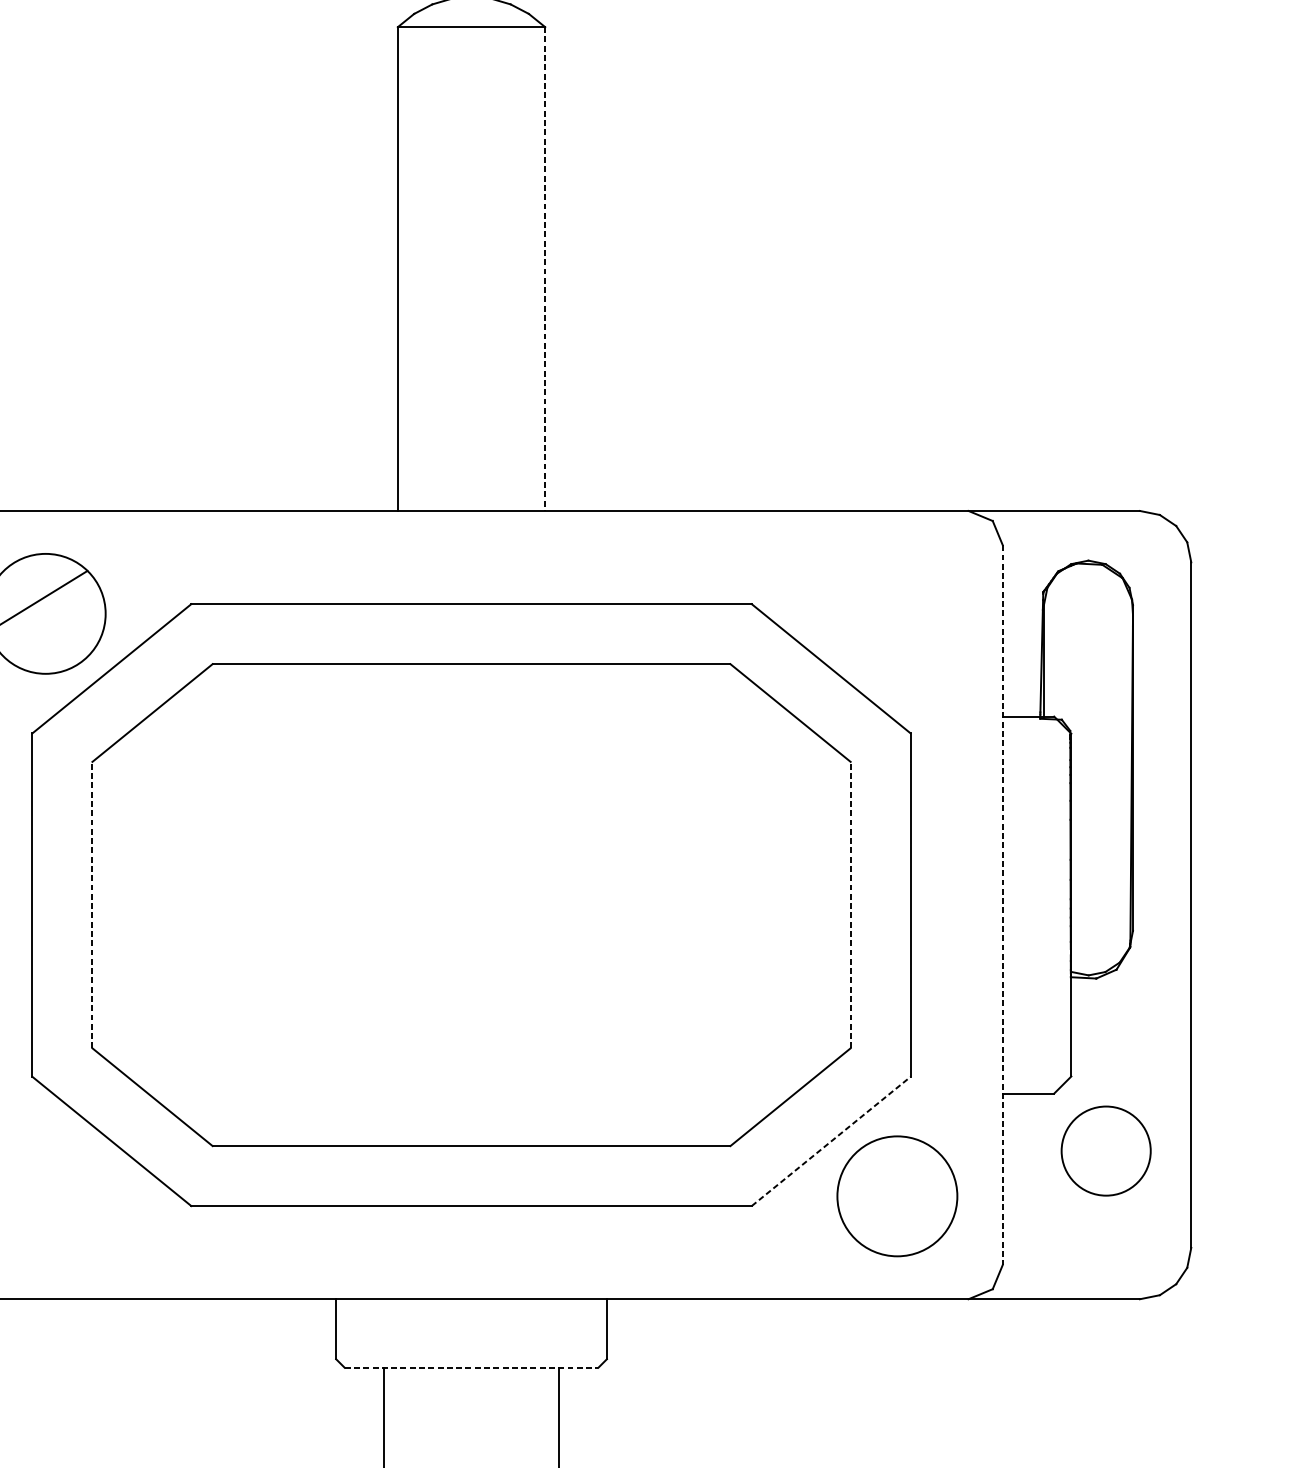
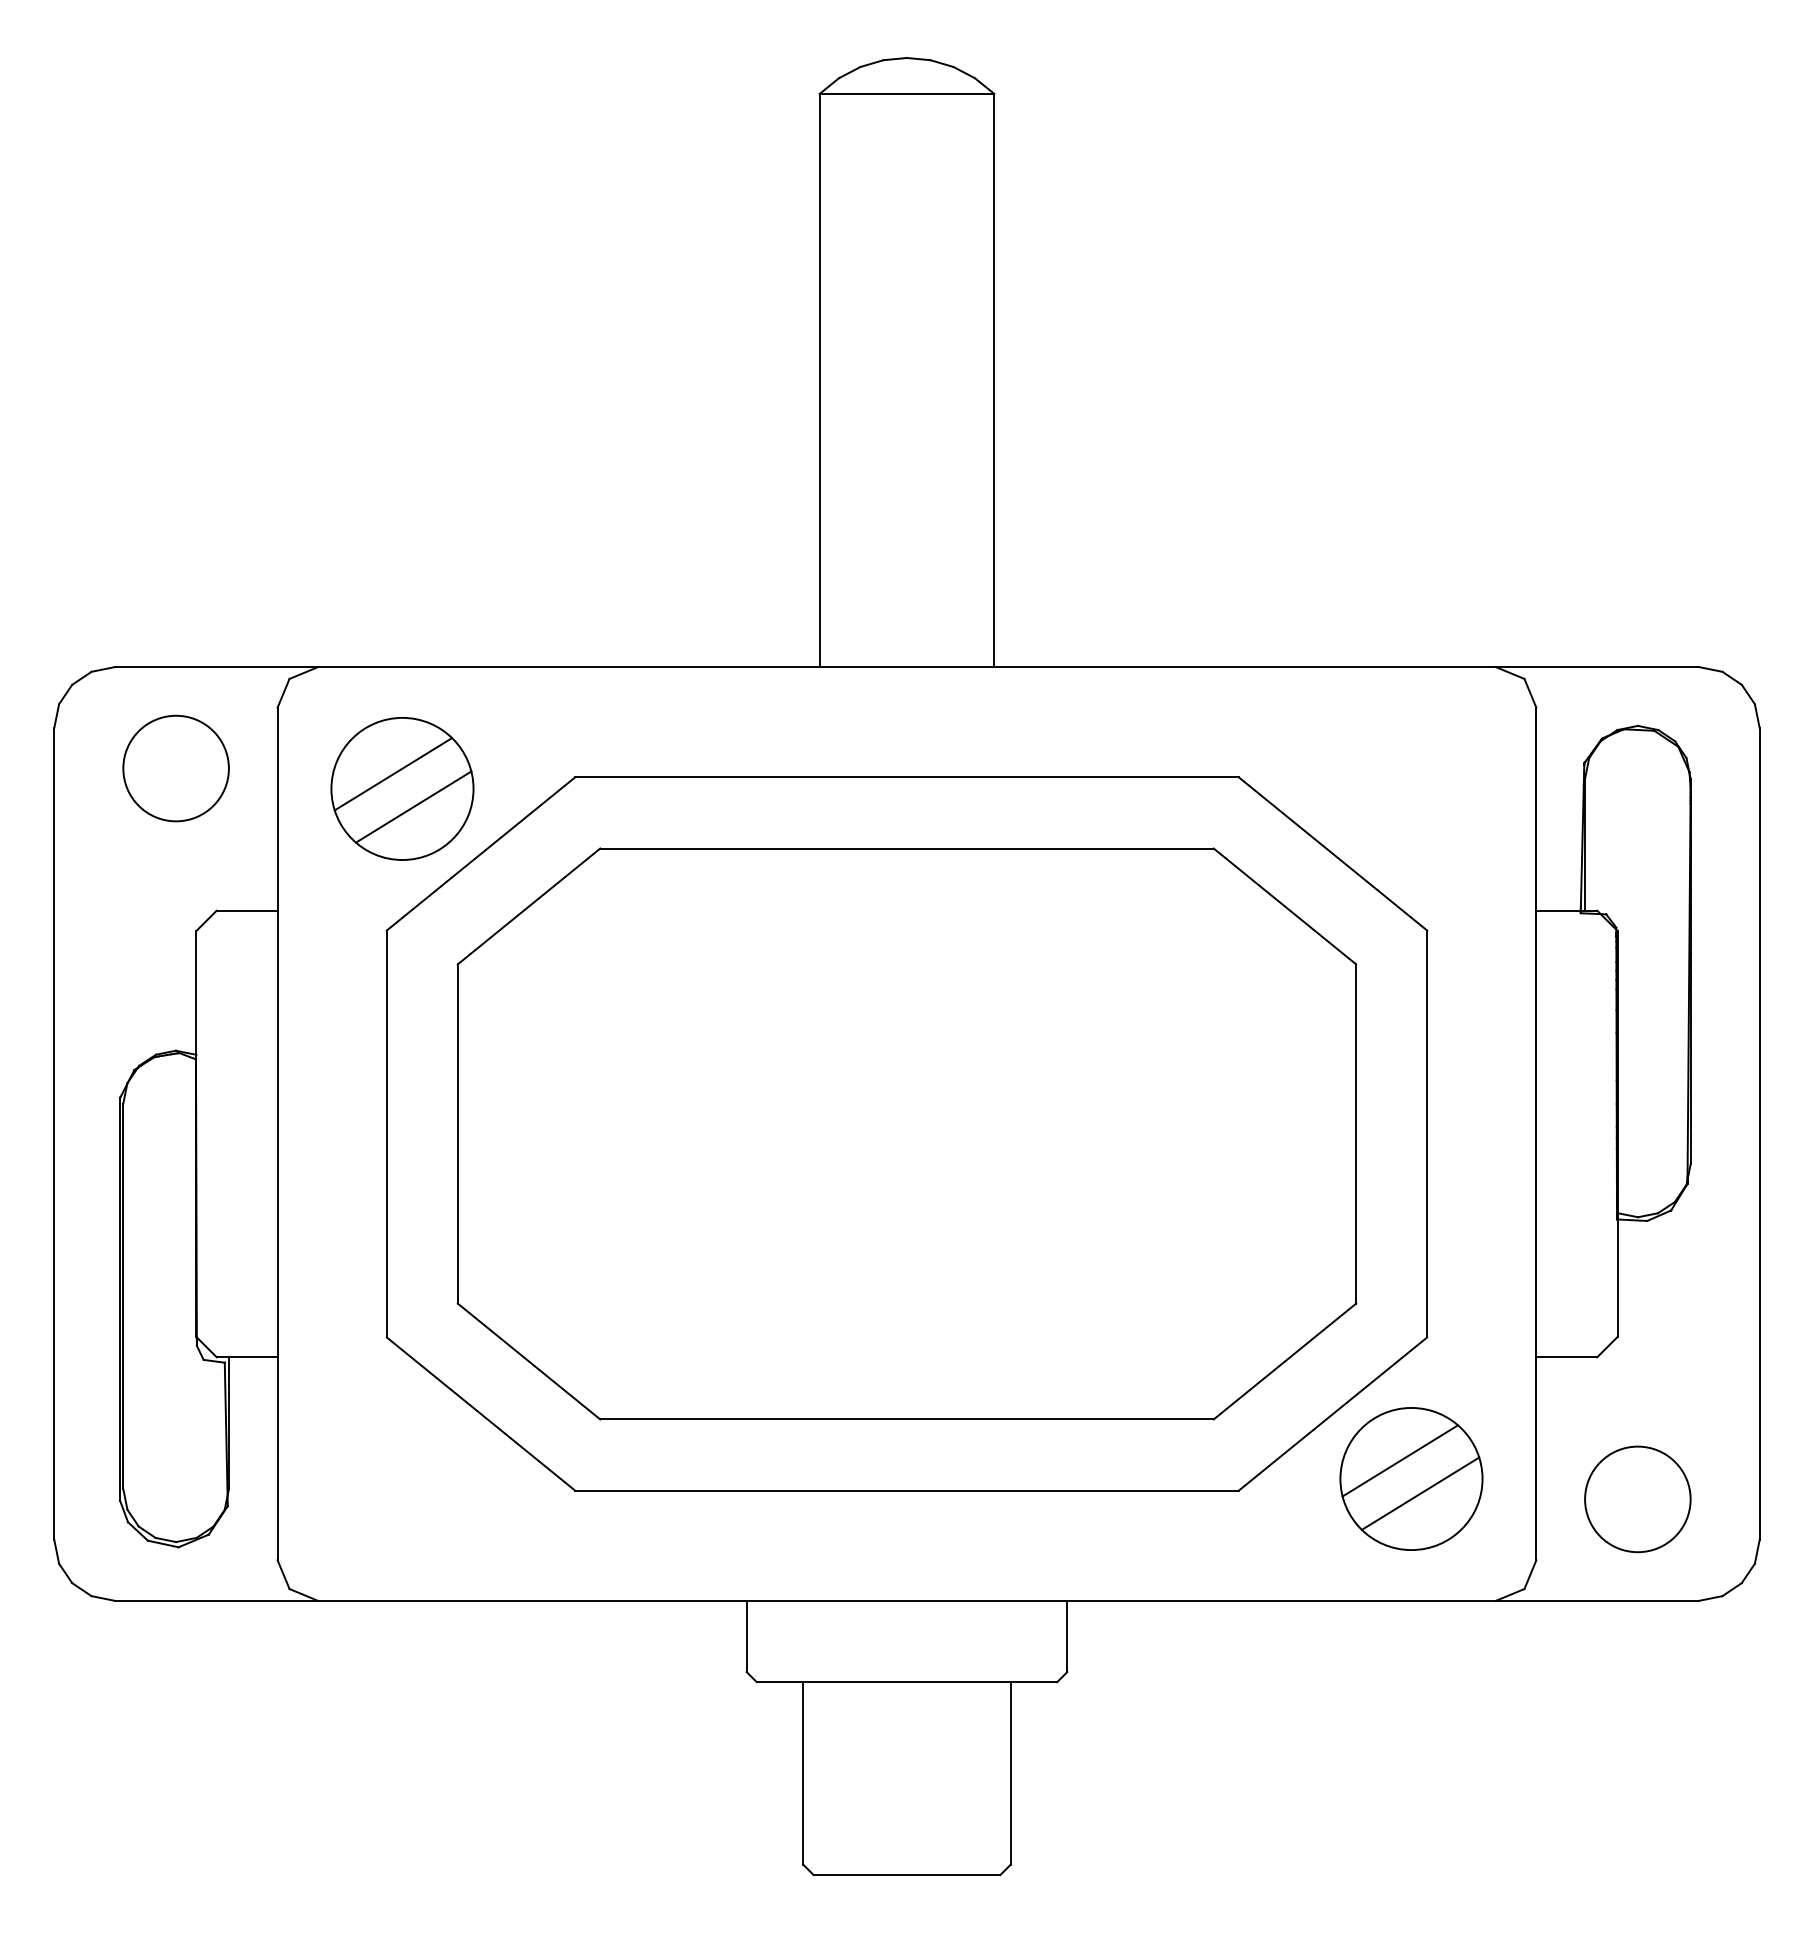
line: (545, 269) -> (994, 380), dashed -> solid
line: (54, 628) -> (413, 806), added
line: (92, 904) -> (457, 1133), dashed -> solid
line: (850, 904) -> (1356, 1133), dashed -> solid
line: (1002, 905) -> (1536, 1134), dashed -> solid
line: (831, 1141) -> (1333, 1413), dashed -> solid
circle: (1105, 1151) -> (1637, 1499), moved
line: (888, 1180) -> (1400, 1460), added
line: (904, 1208) -> (1420, 1493), added
line: (471, 1368) -> (907, 1682), dashed -> solid

